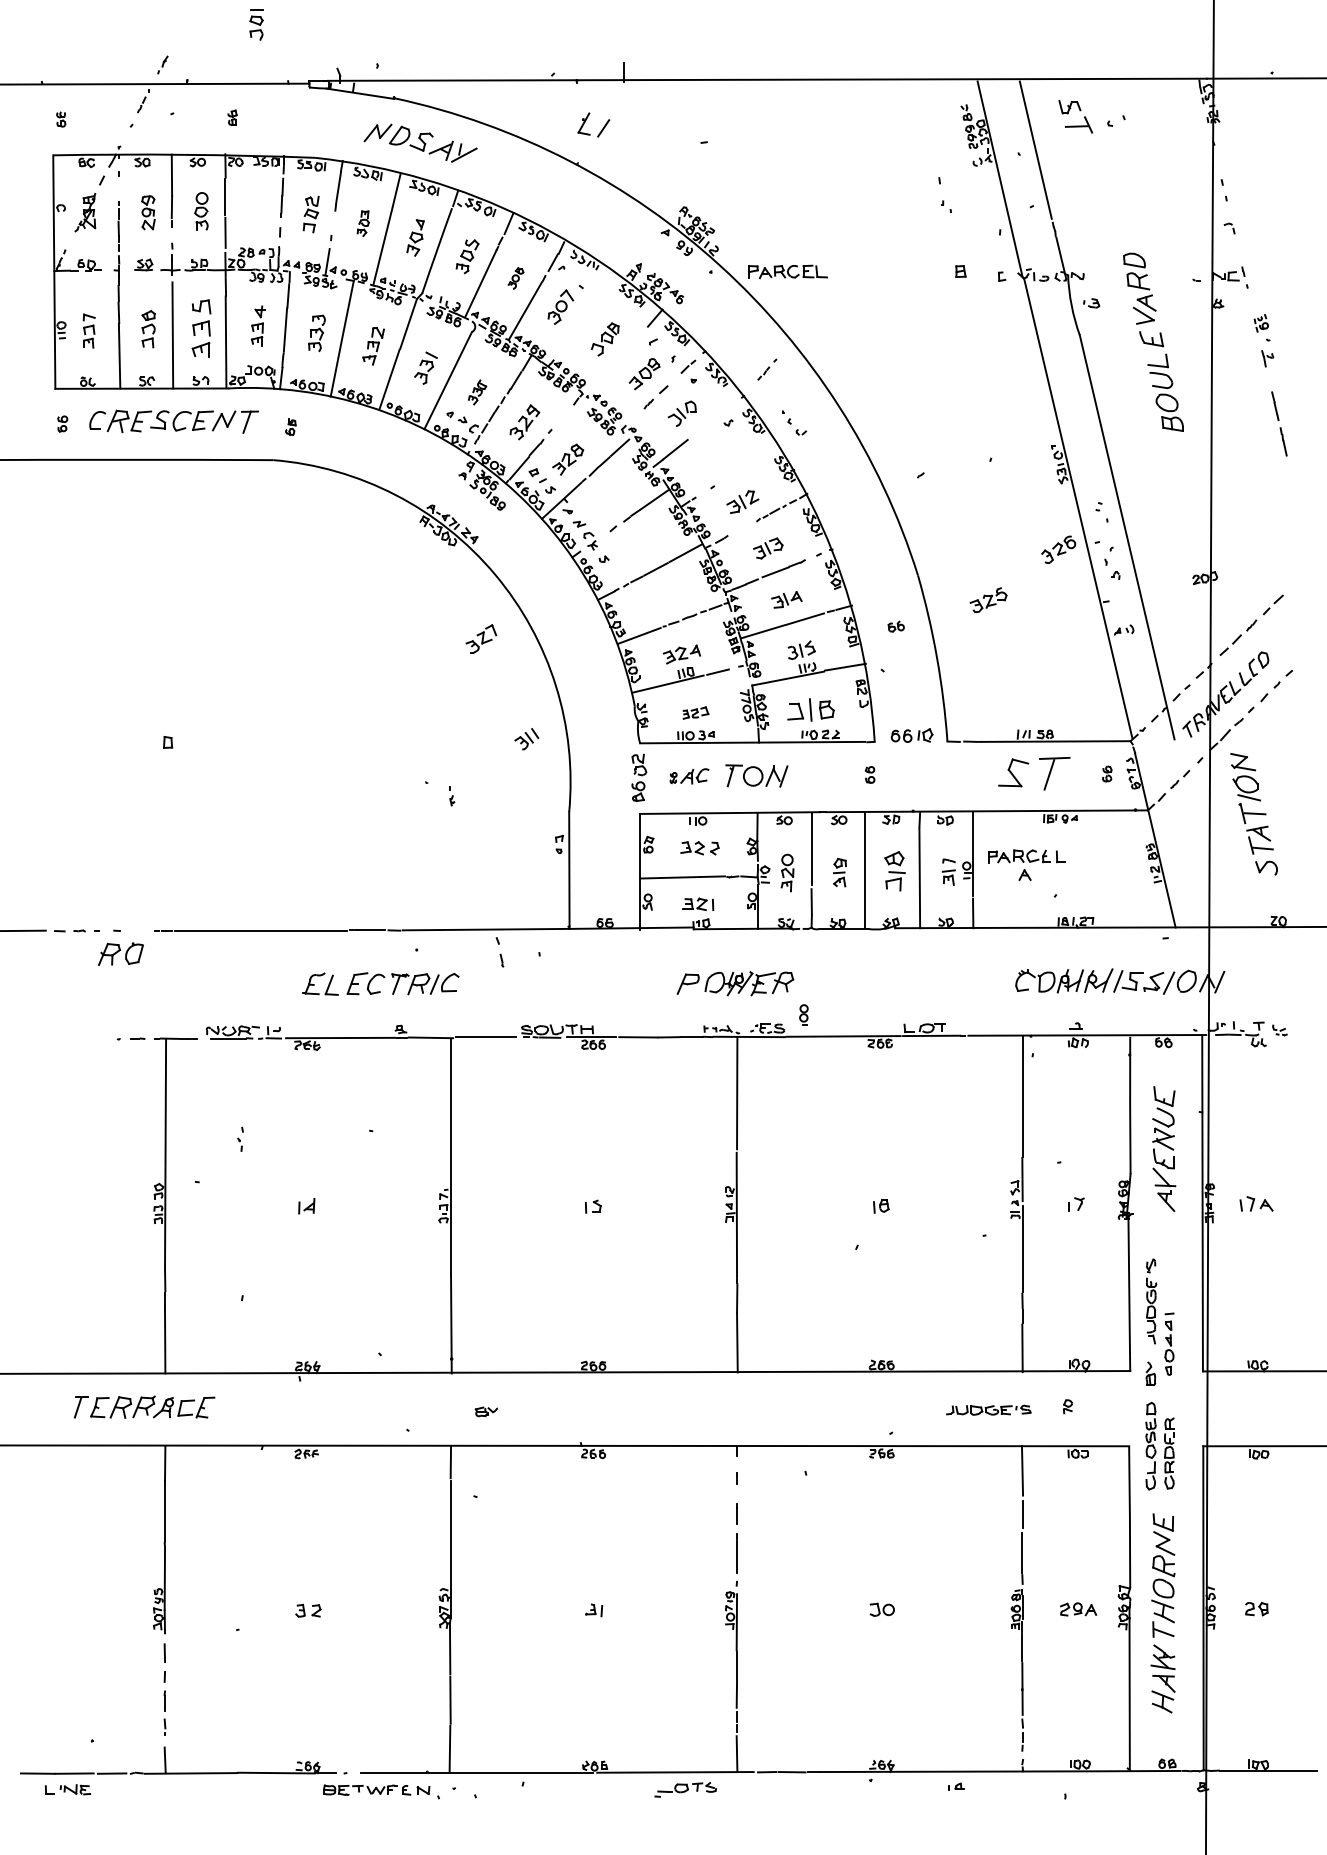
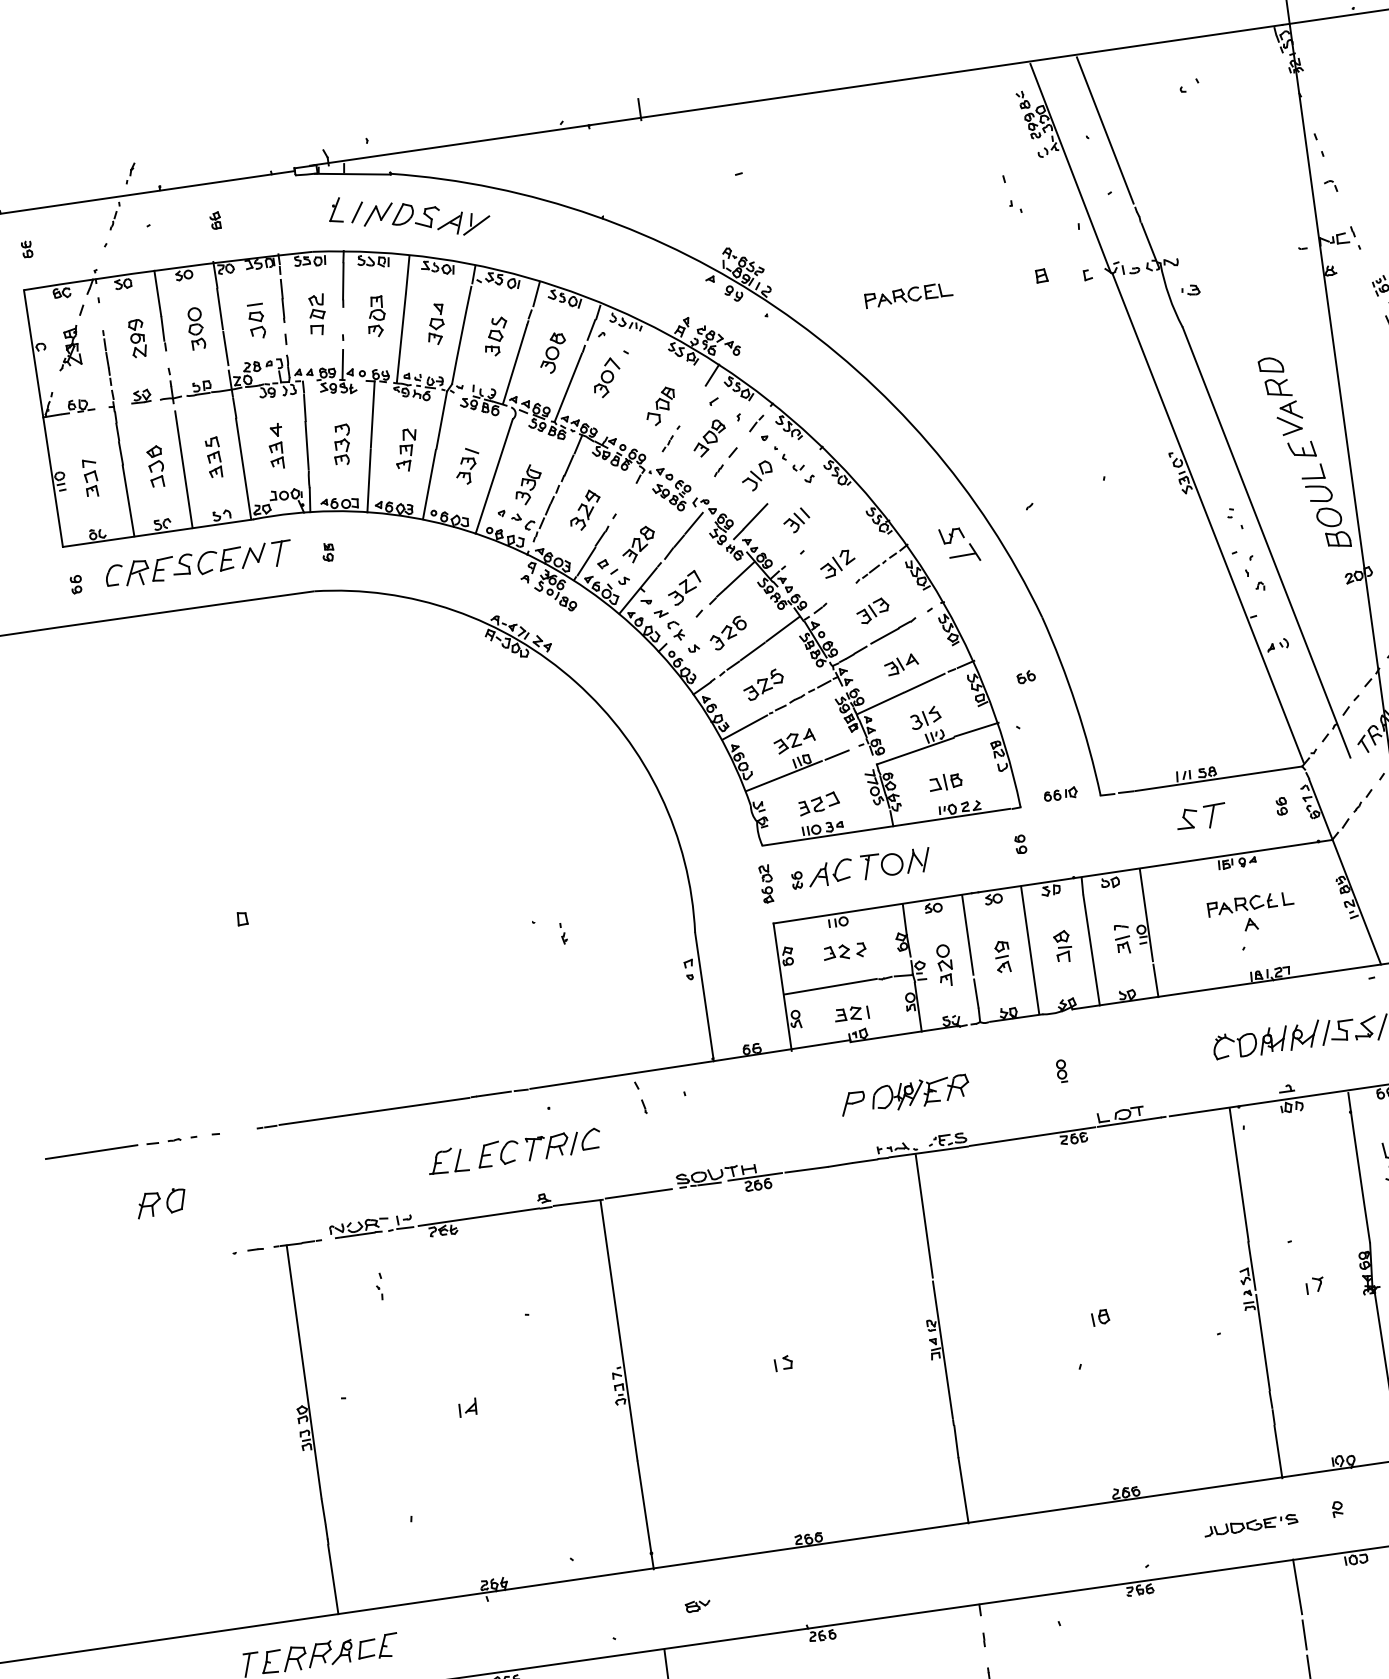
part: (256, 24) -> (256, 321), moved
part: (1080, 111) -> (964, 538), moved
part: (586, 120) -> (337, 206), moved
part: (363, 223) -> (376, 316), size x1.43
part: (787, 271) -> (908, 294), moved
part: (515, 278) -> (552, 353), size x1.67
part: (200, 327) -> (213, 456), size x0.62
part: (1153, 341) -> (1304, 451), moved
part: (767, 369) -> (671, 438), moved
part: (477, 392) -> (528, 484), size x1.43
part: (794, 422) -> (789, 457), moved
part: (1058, 549) -> (728, 632), moved
part: (988, 600) -> (763, 685), moved
part: (481, 638) -> (684, 587), moved
part: (811, 709) -> (945, 781), size x0.62
part: (695, 712) -> (818, 803), size x1.43
part: (911, 734) -> (1059, 793), size x0.71
part: (526, 739) -> (796, 520), moved
part: (1034, 773) -> (1201, 817), size x0.62
part: (689, 776) -> (822, 874), size x1.43
part: (639, 777) -> (767, 883), size x0.71
part: (1026, 864) -> (1251, 912), moved
part: (894, 870) -> (1062, 945), size x0.71
part: (120, 953) -> (160, 1202), moved
part: (803, 1014) -> (1061, 1070), moved
part: (240, 1138) -> (379, 1285), moved

